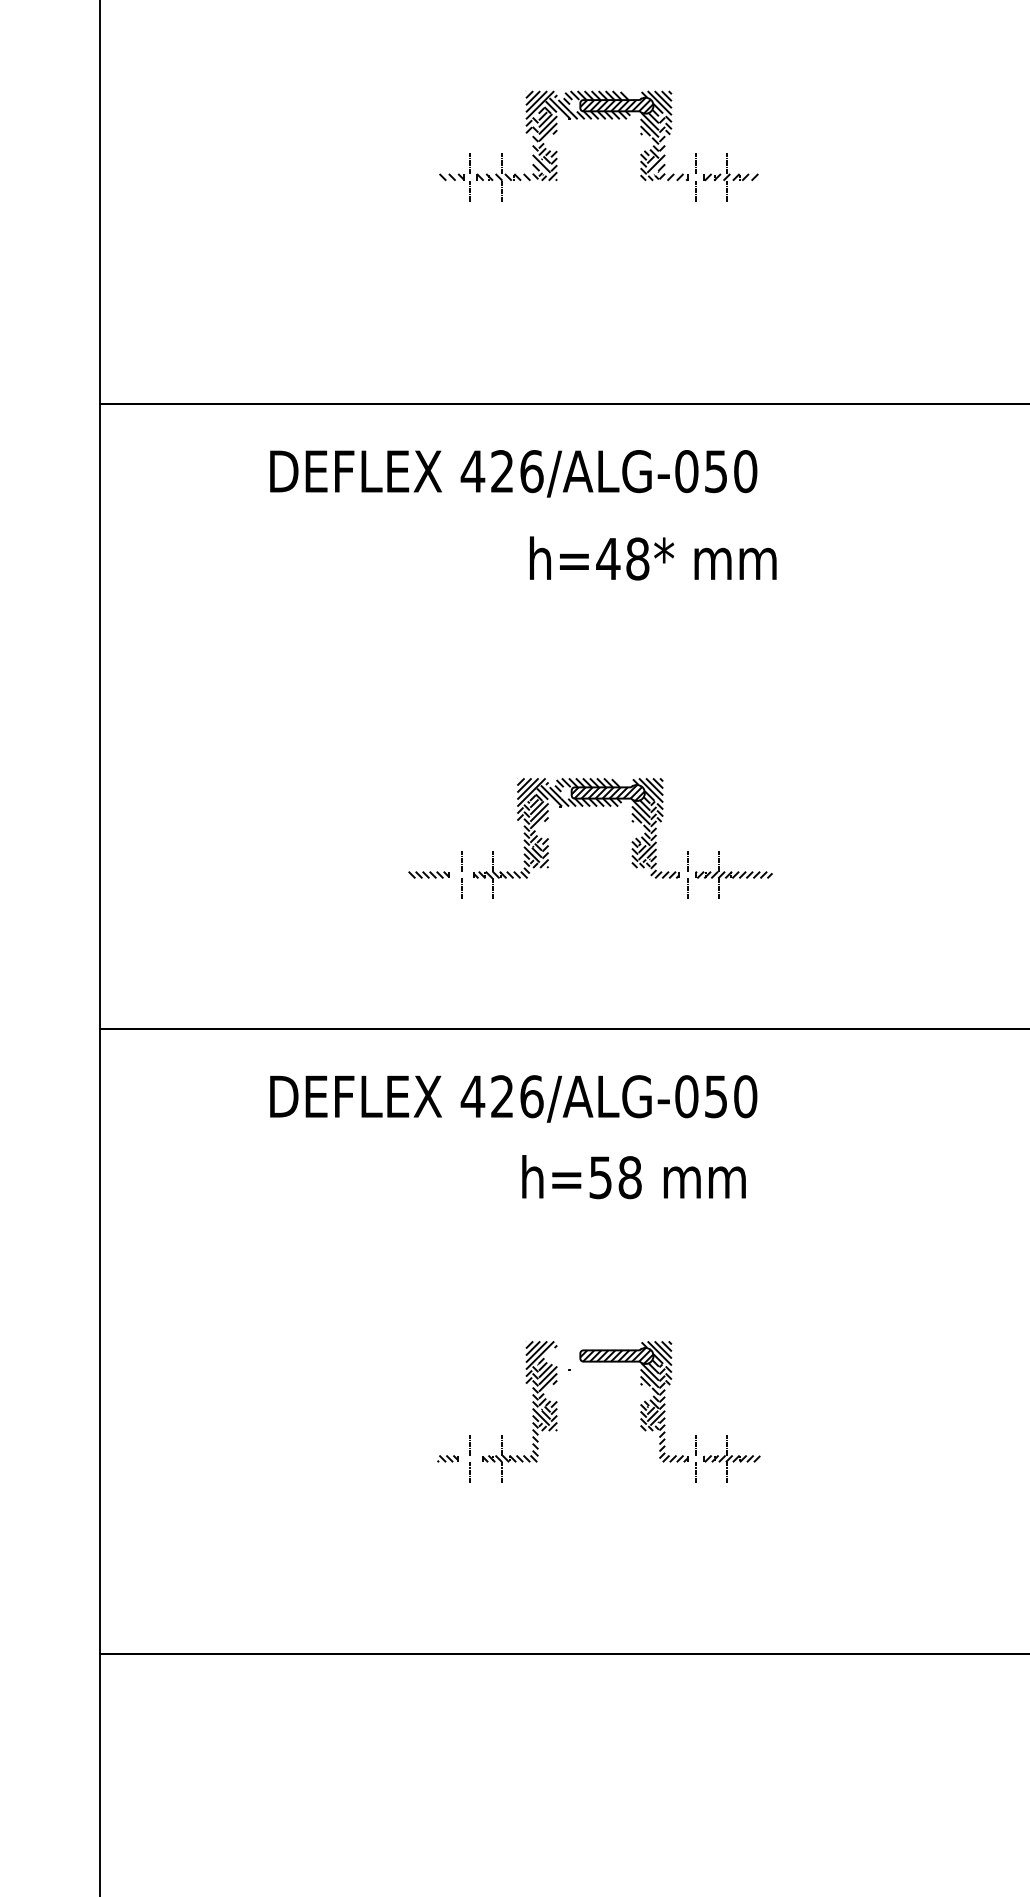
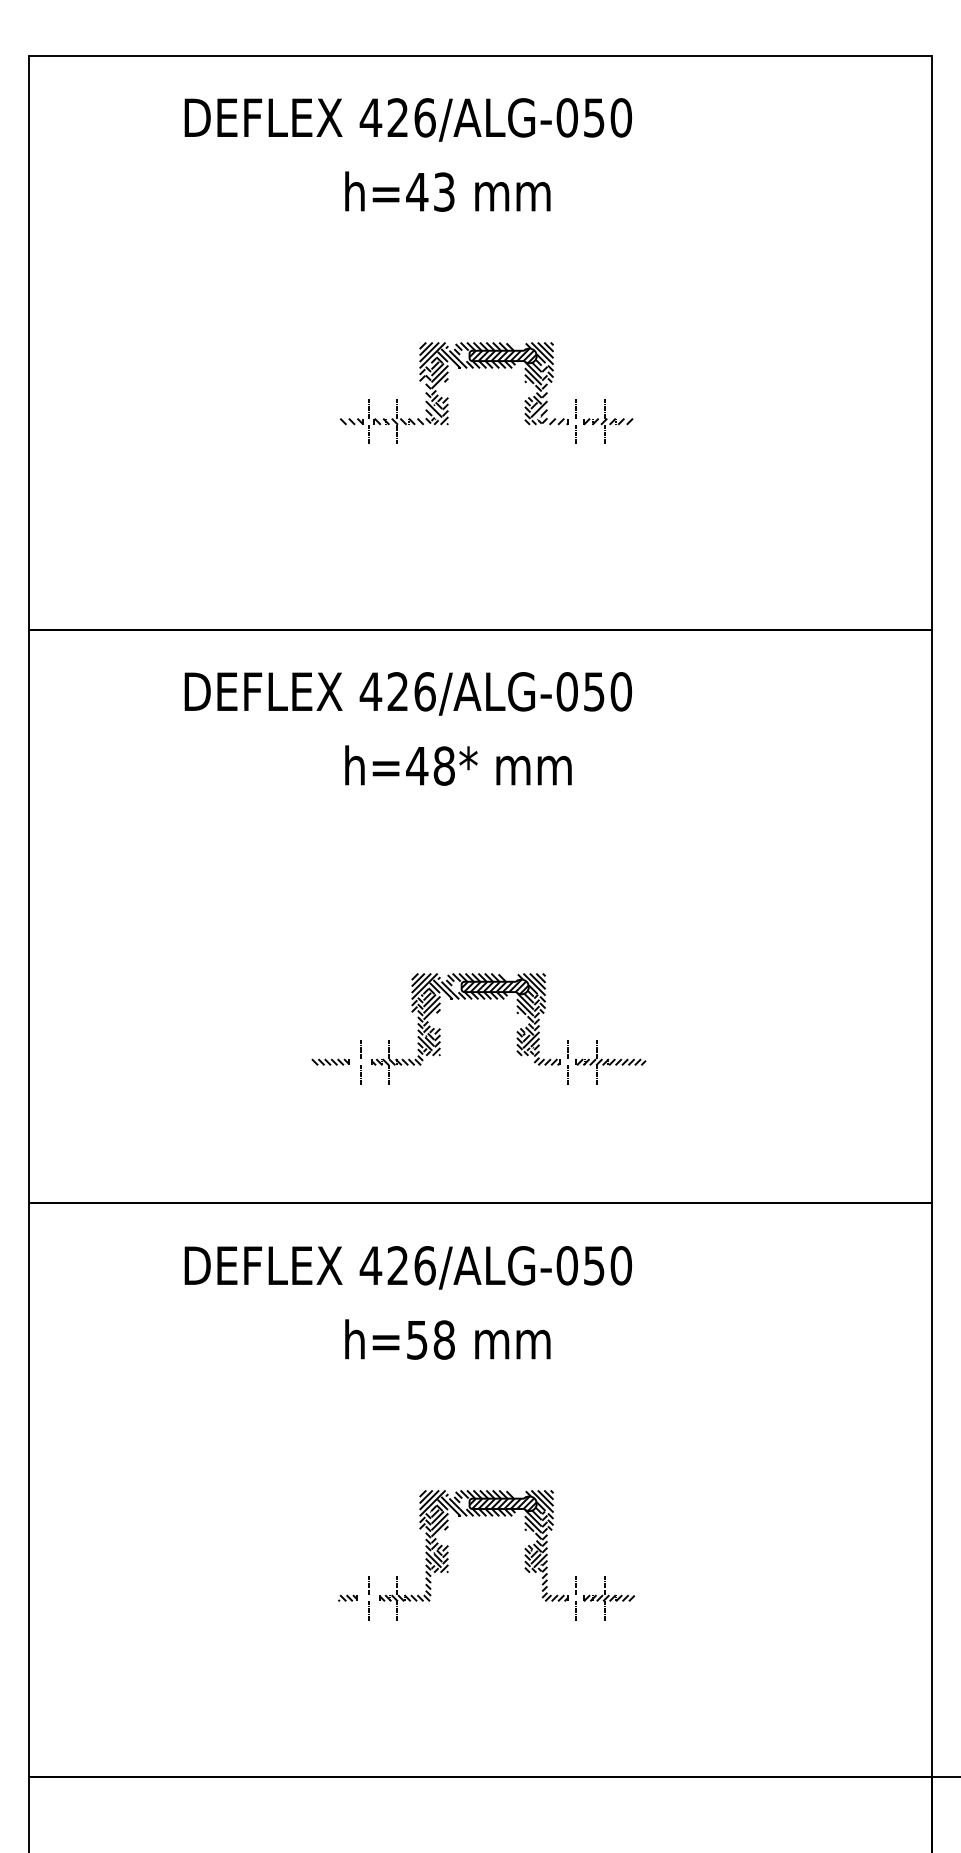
text: (653, 558) -> (458, 765), moved
text: (633, 1177) -> (447, 1339), moved
hatch: (586, 1355) -> (475, 1503), added

